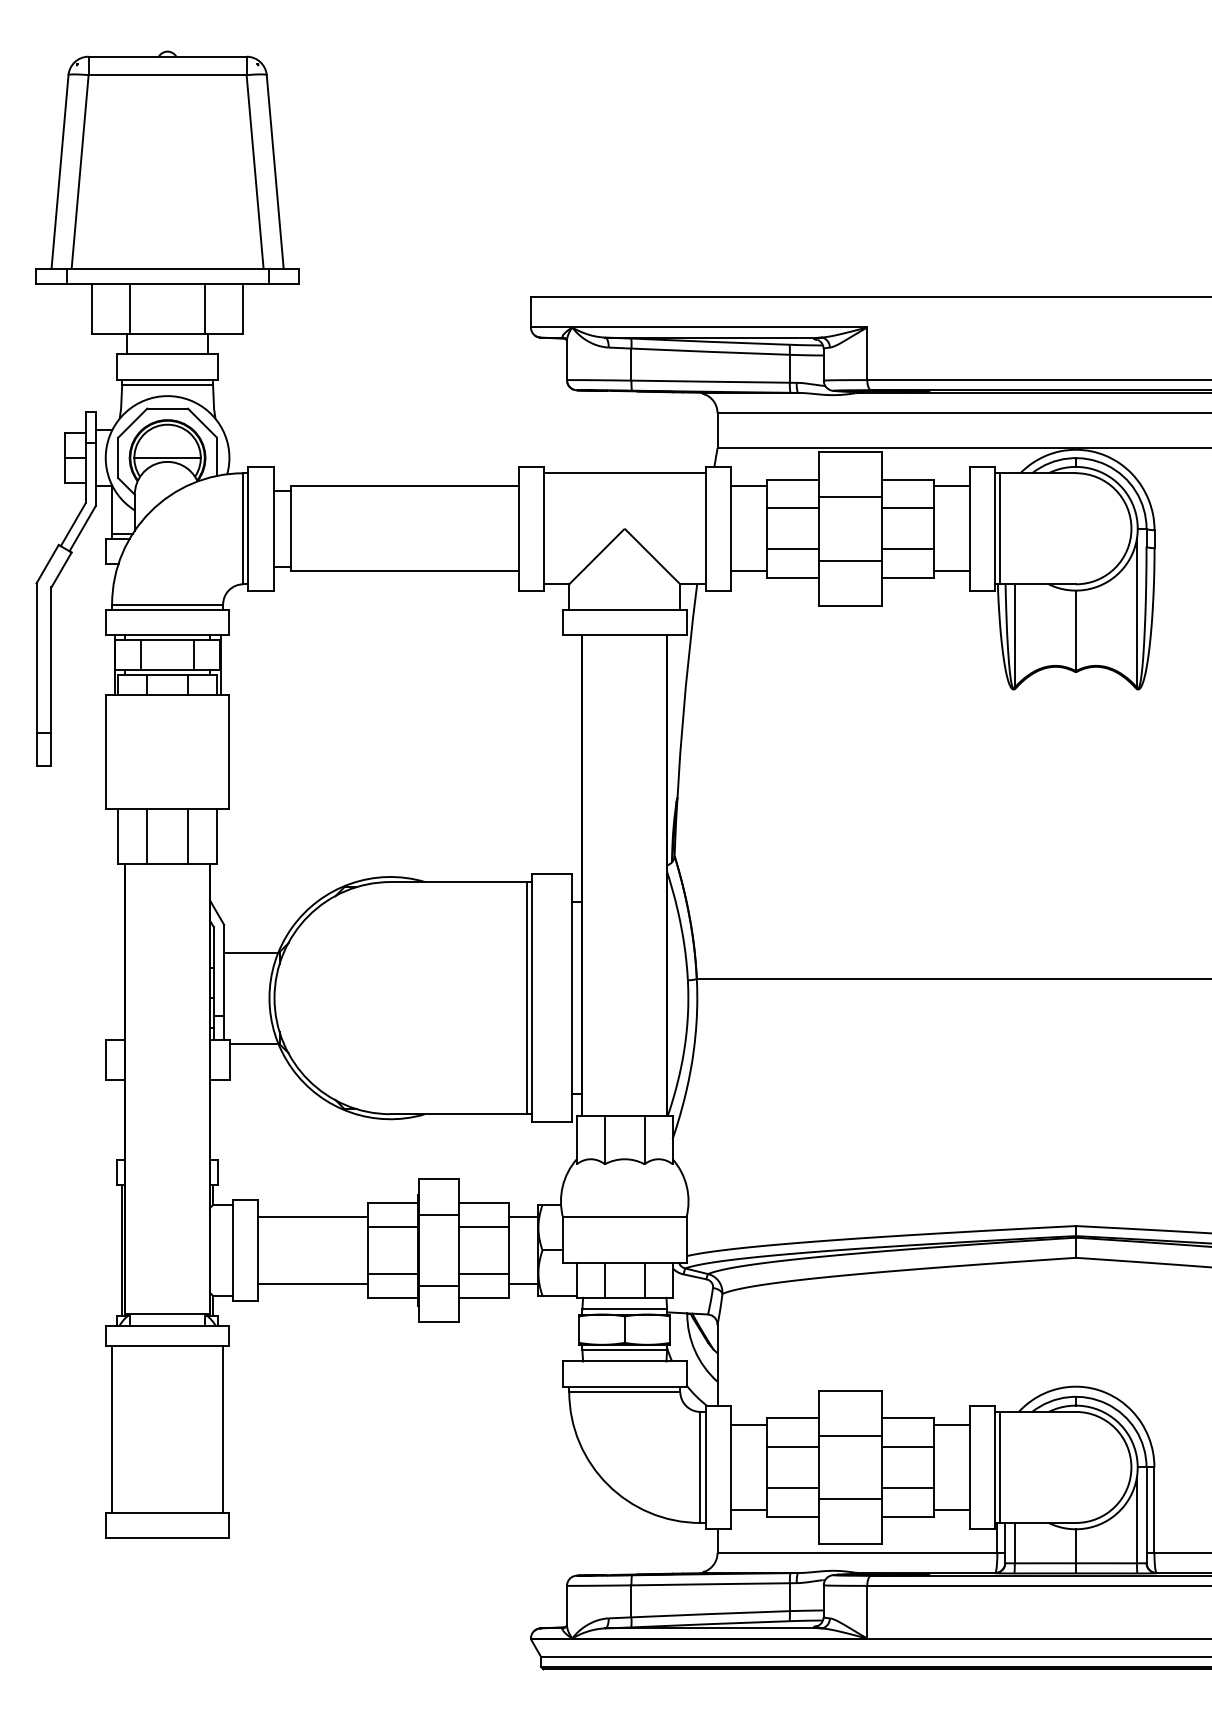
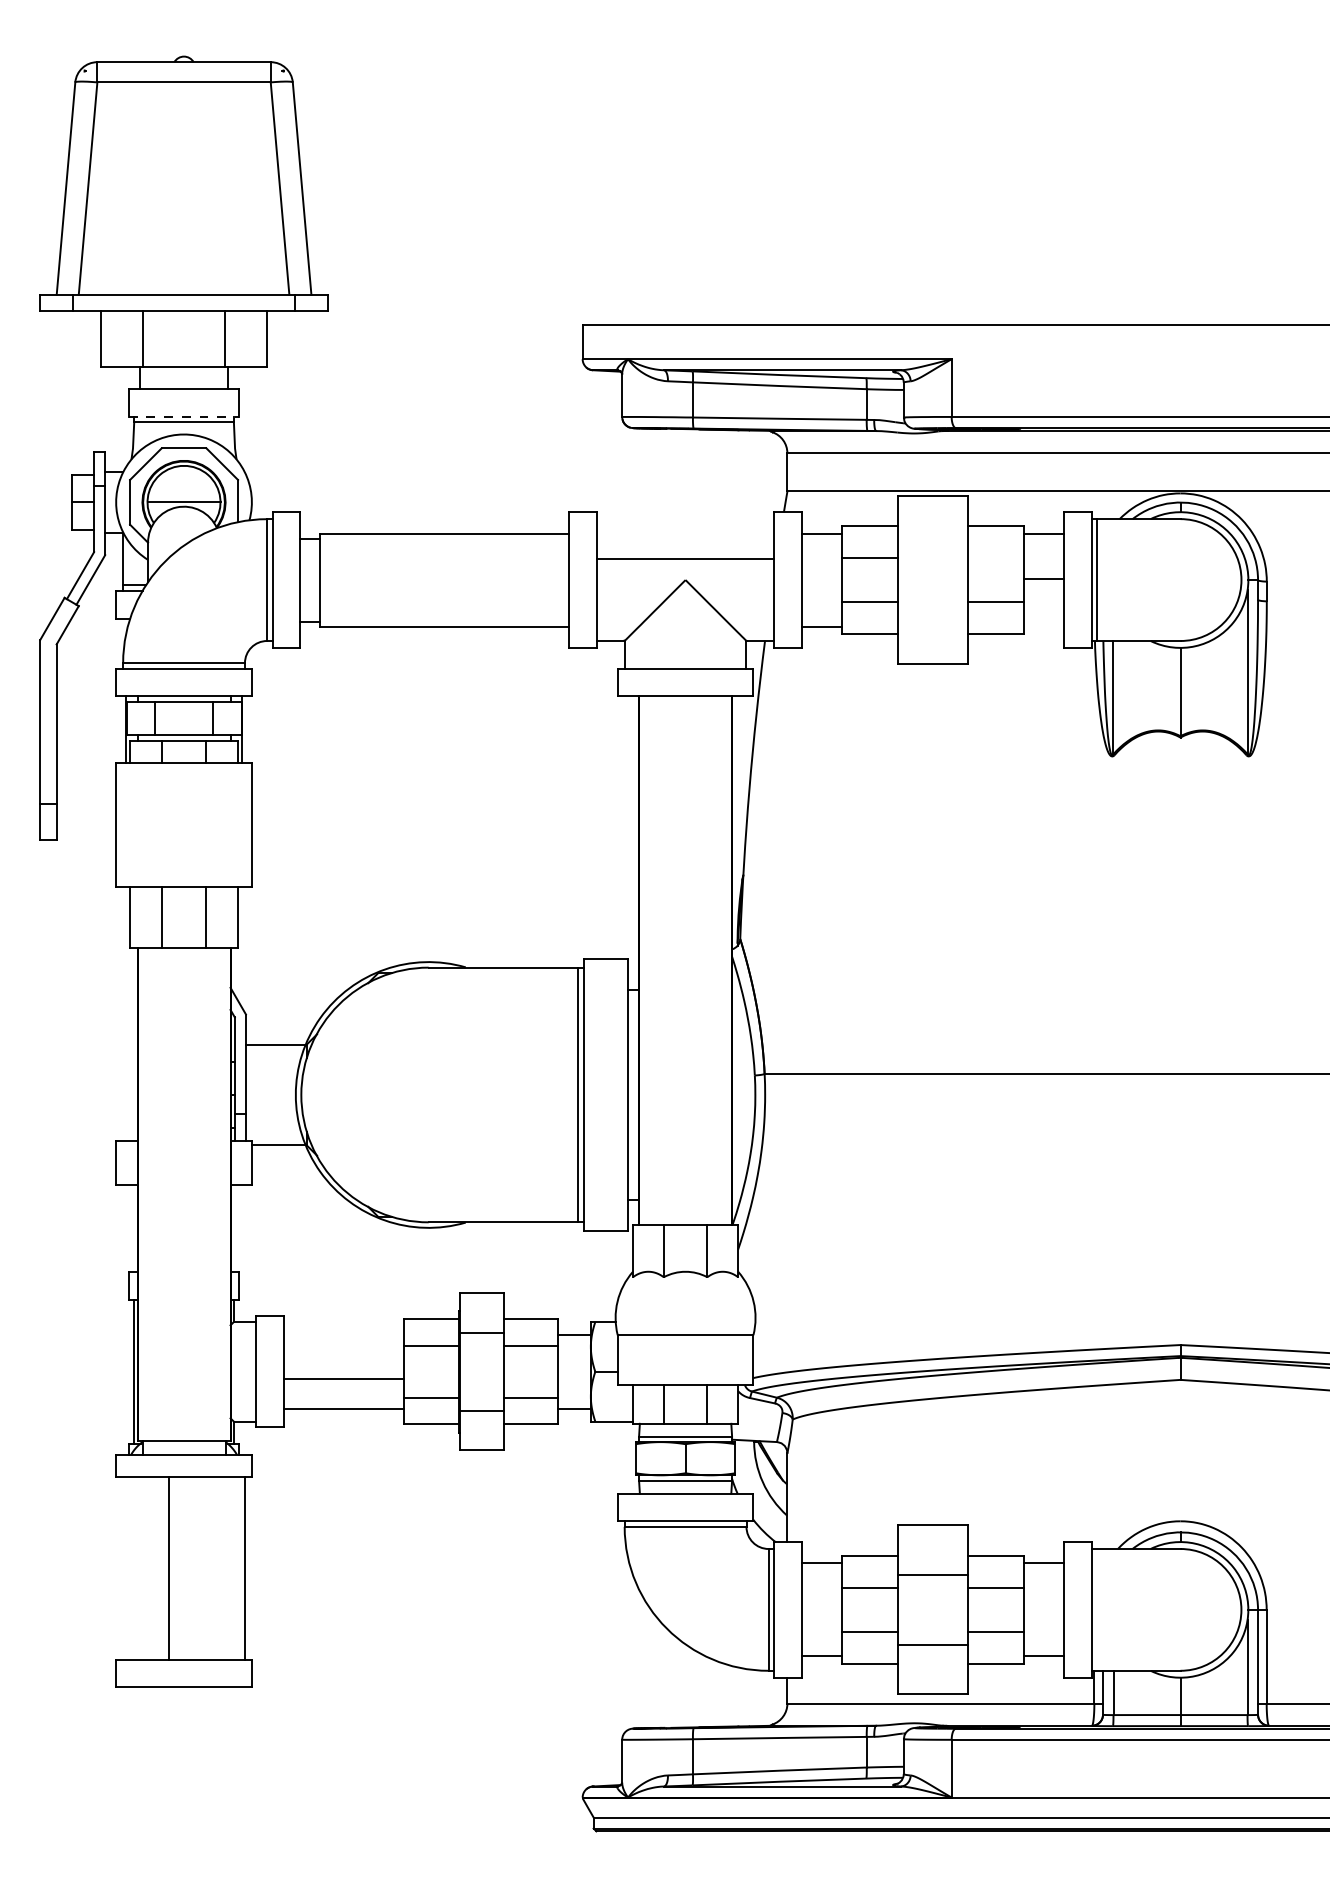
line: (168, 379) -> (184, 416), solid -> dashed
line: (624, 473) -> (685, 559), moved
line: (849, 497) -> (932, 545), removed
line: (907, 508) -> (995, 557), removed
line: (849, 561) -> (932, 615), removed
line: (951, 571) -> (1044, 578), moved
line: (312, 1216) -> (343, 1378), moved
line: (112, 1429) -> (169, 1568), moved
line: (1000, 1467) -> (1097, 1609), removed

